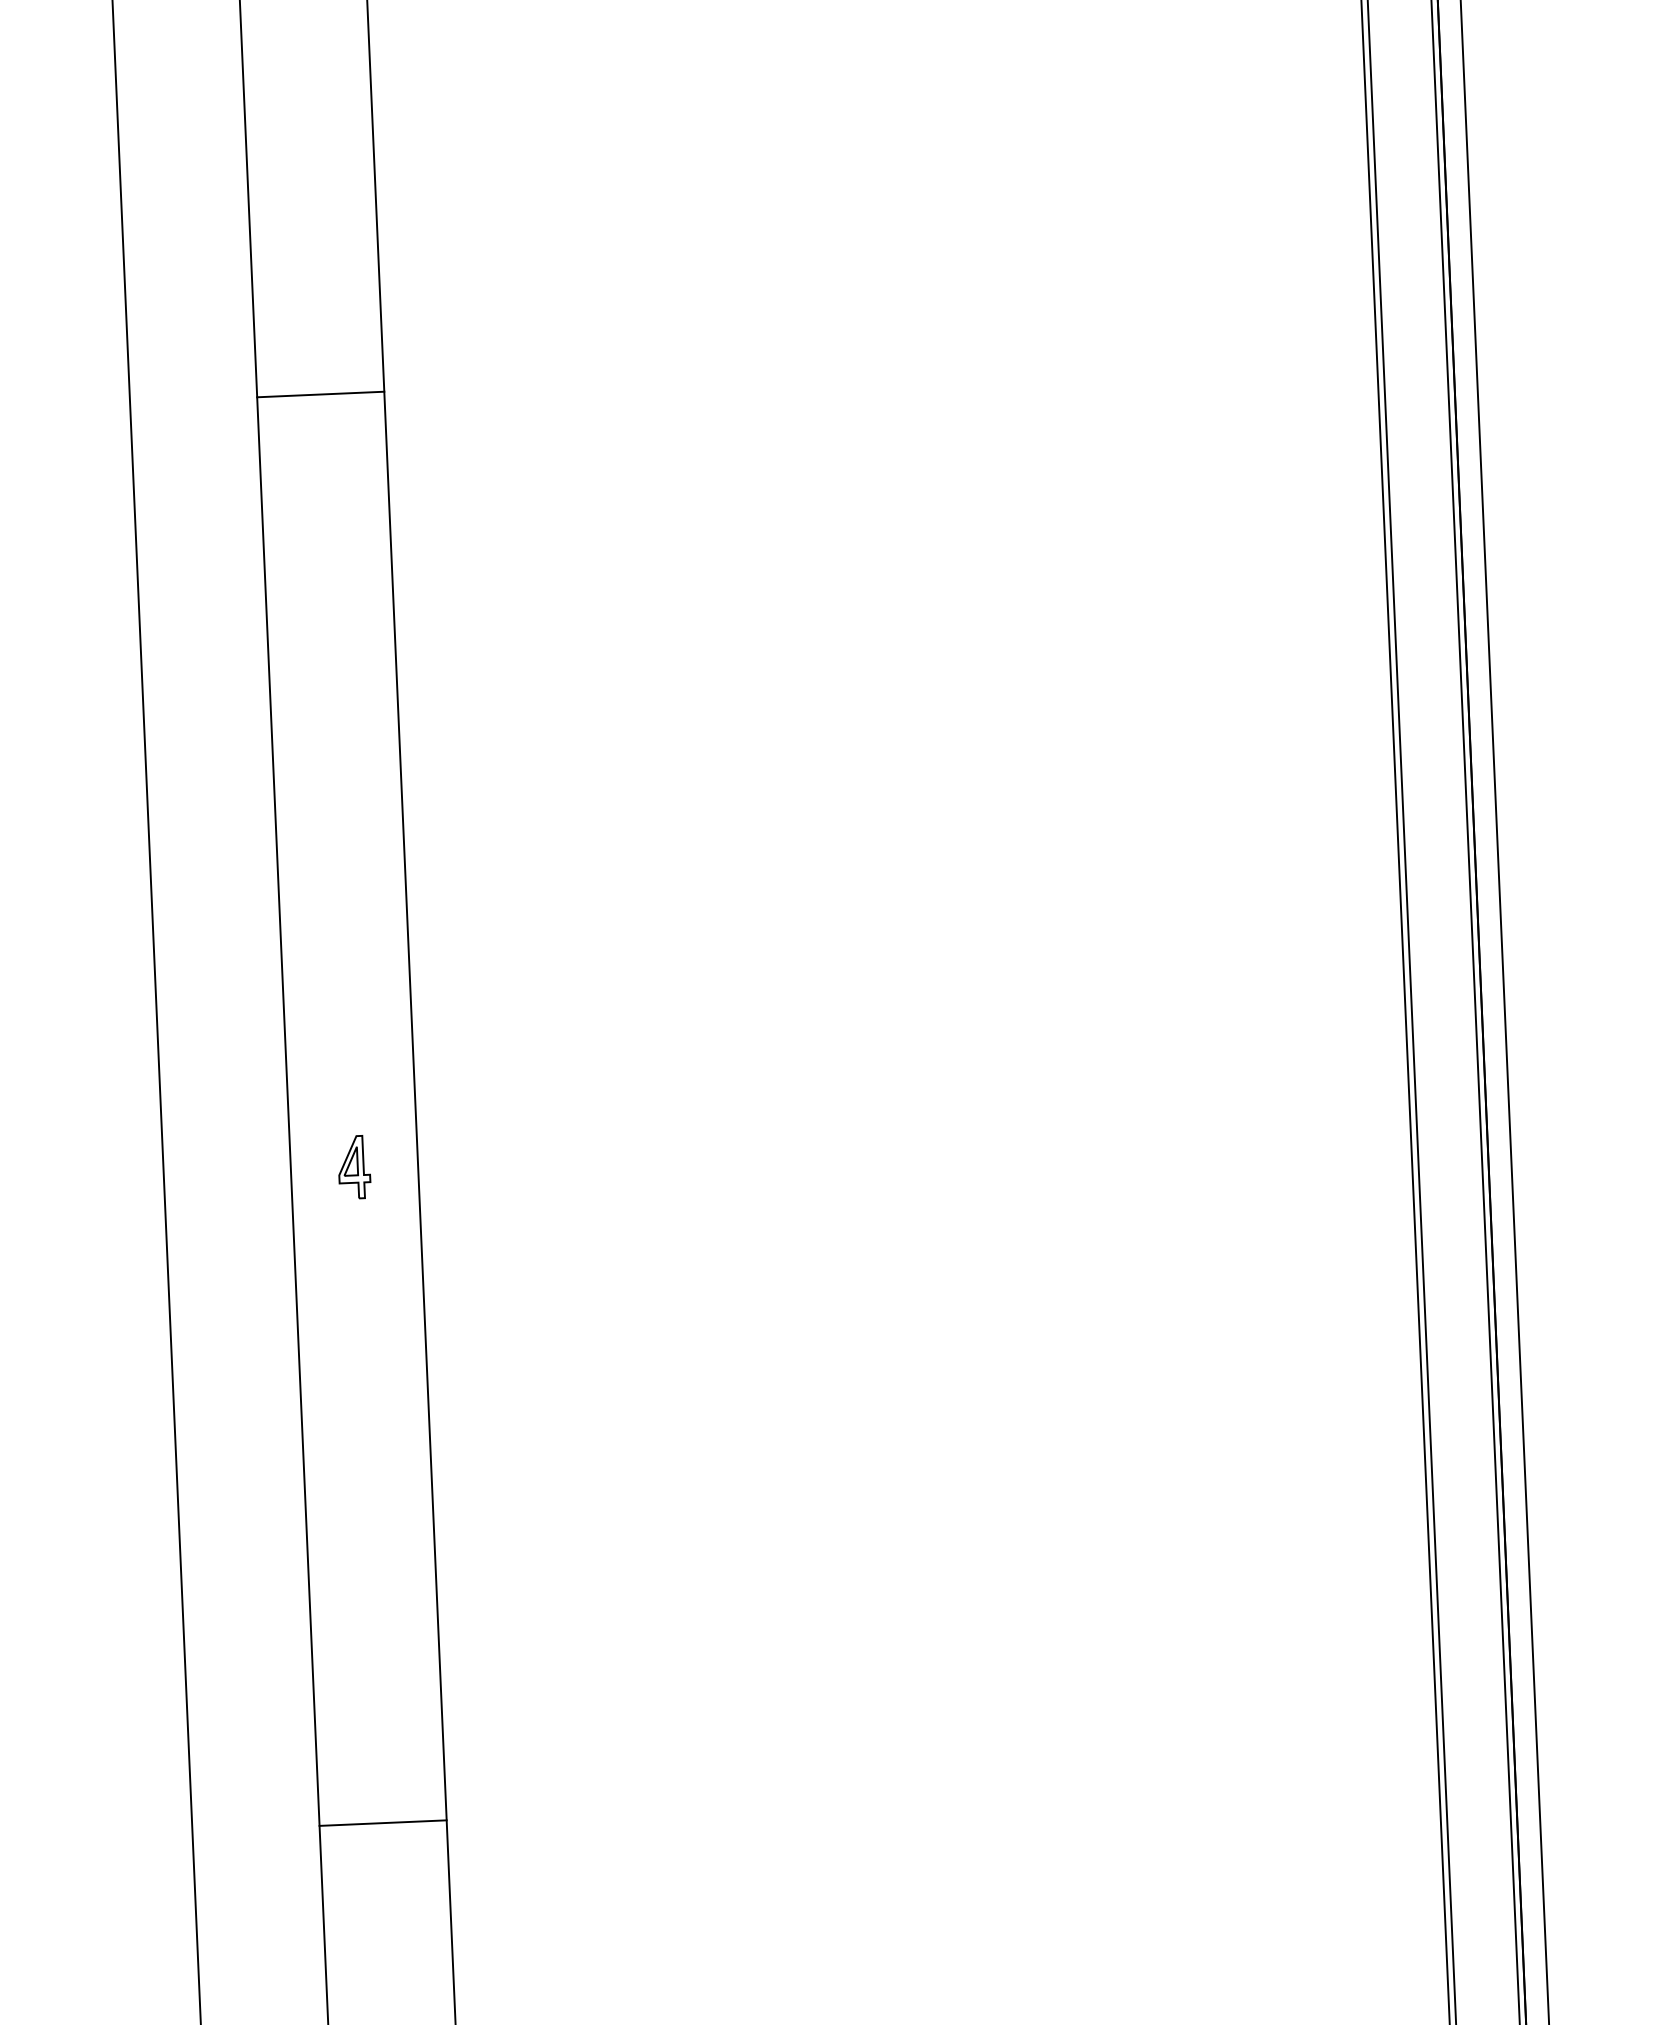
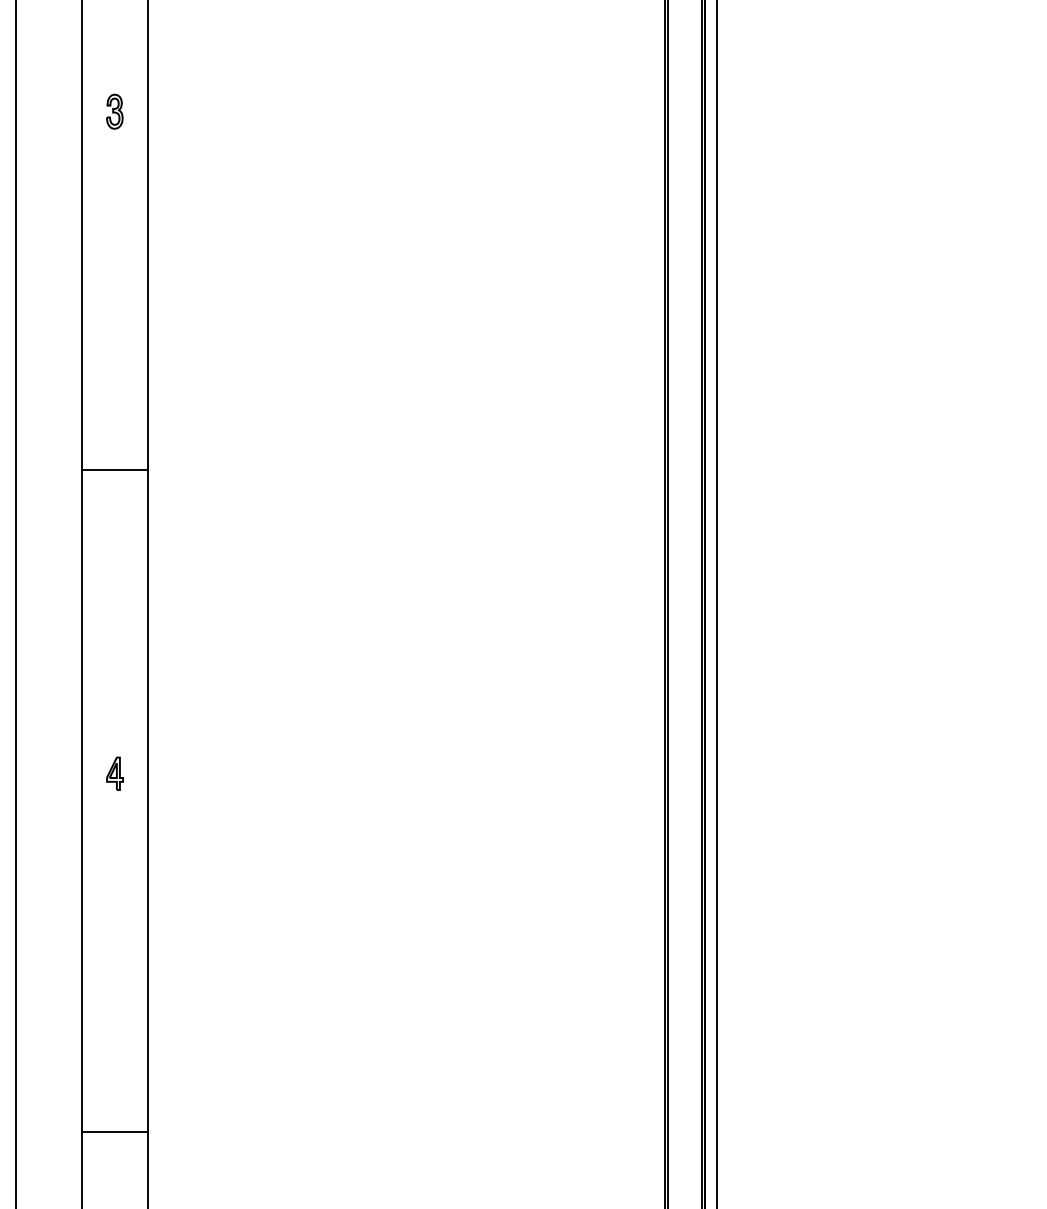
line: (321, 394) -> (115, 470), moved
part: (353, 1166) -> (114, 773), moved
line: (383, 1823) -> (115, 1132), moved

